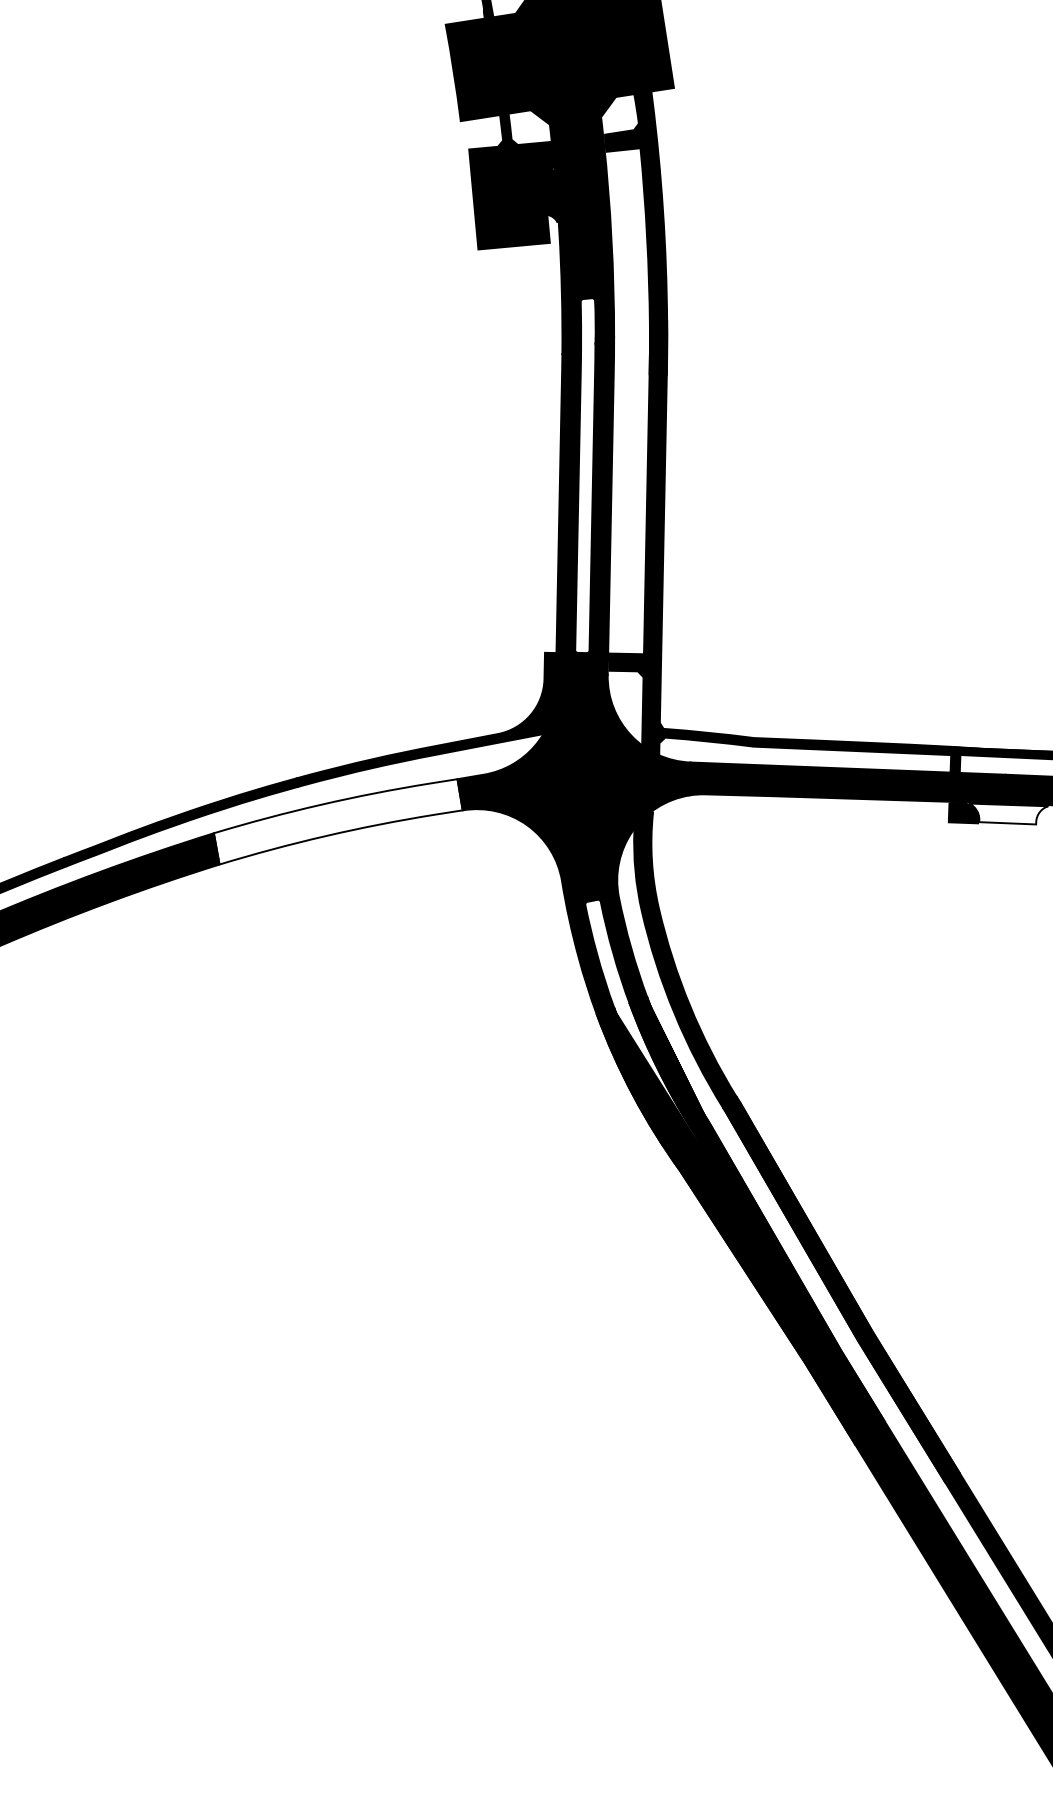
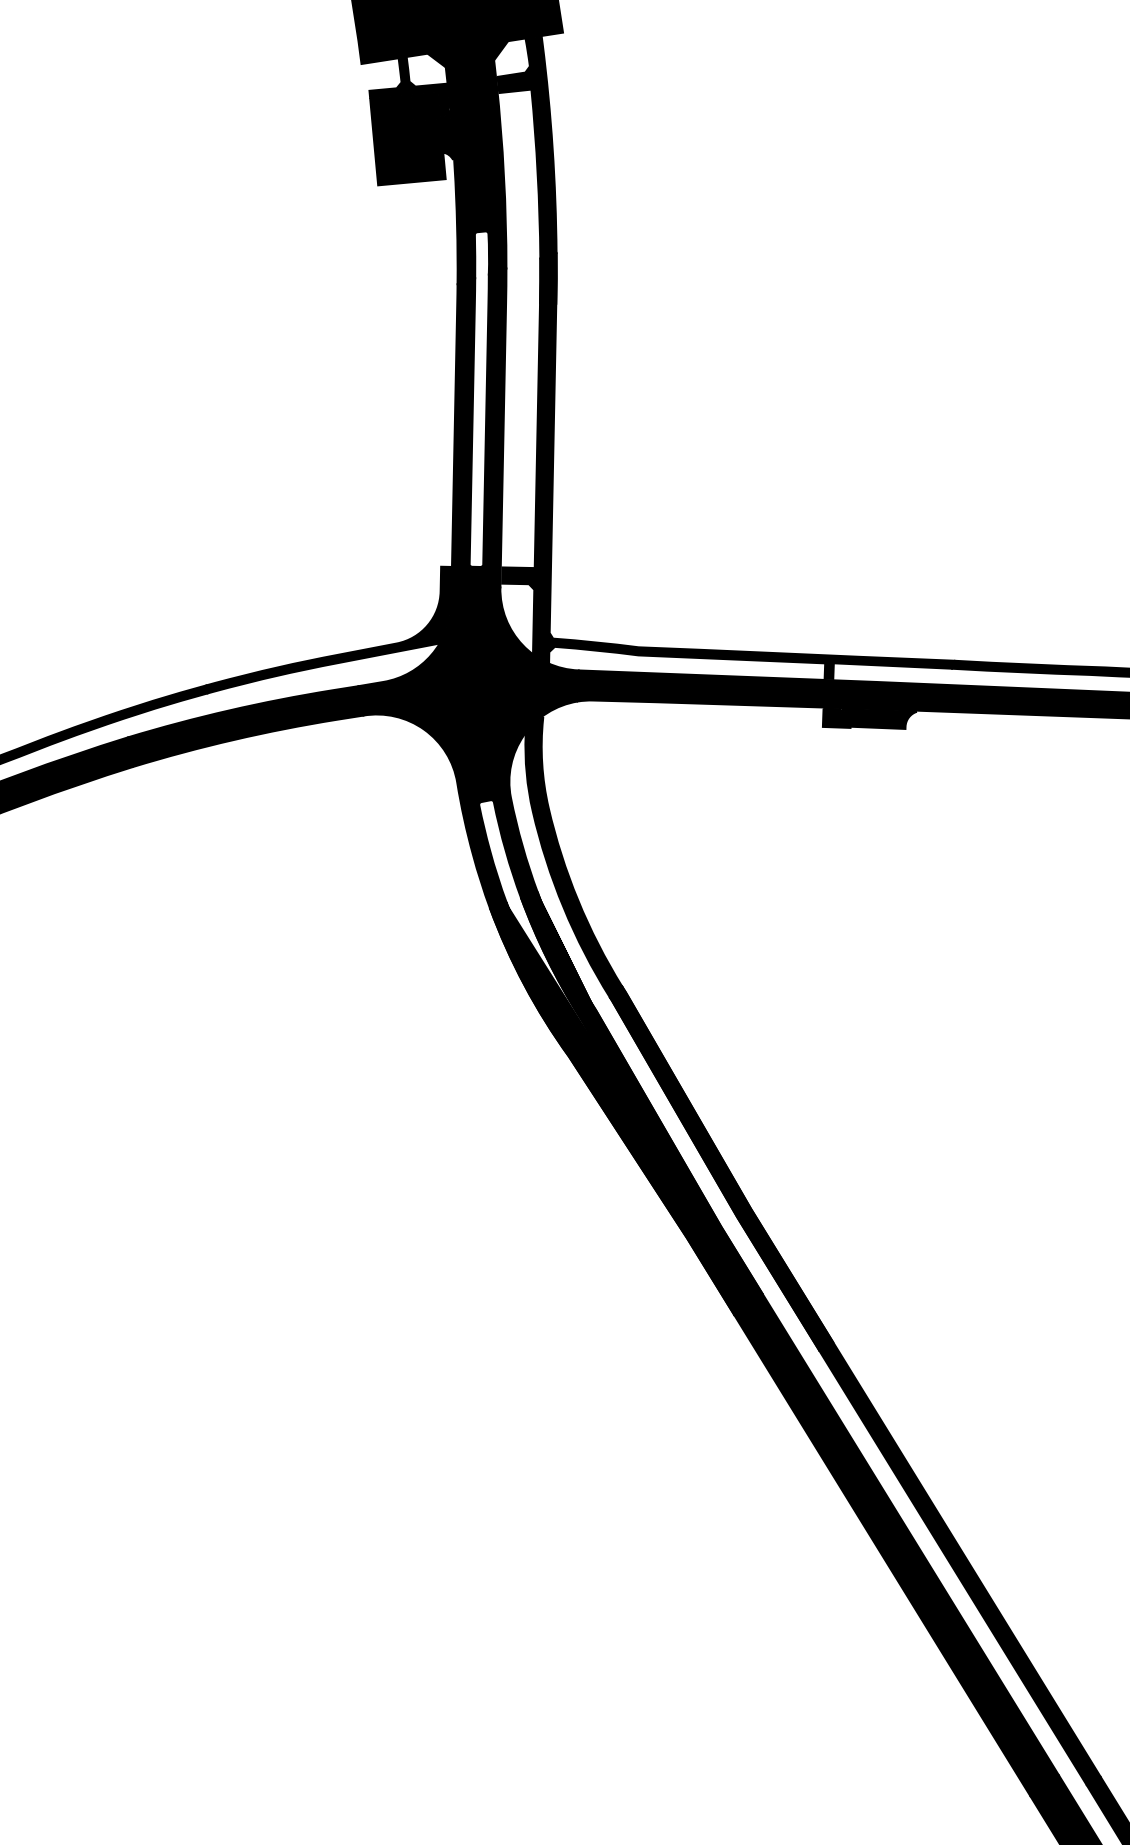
fill: (1007, 813) -> (878, 718), added
fill: (338, 821) -> (245, 726), added

